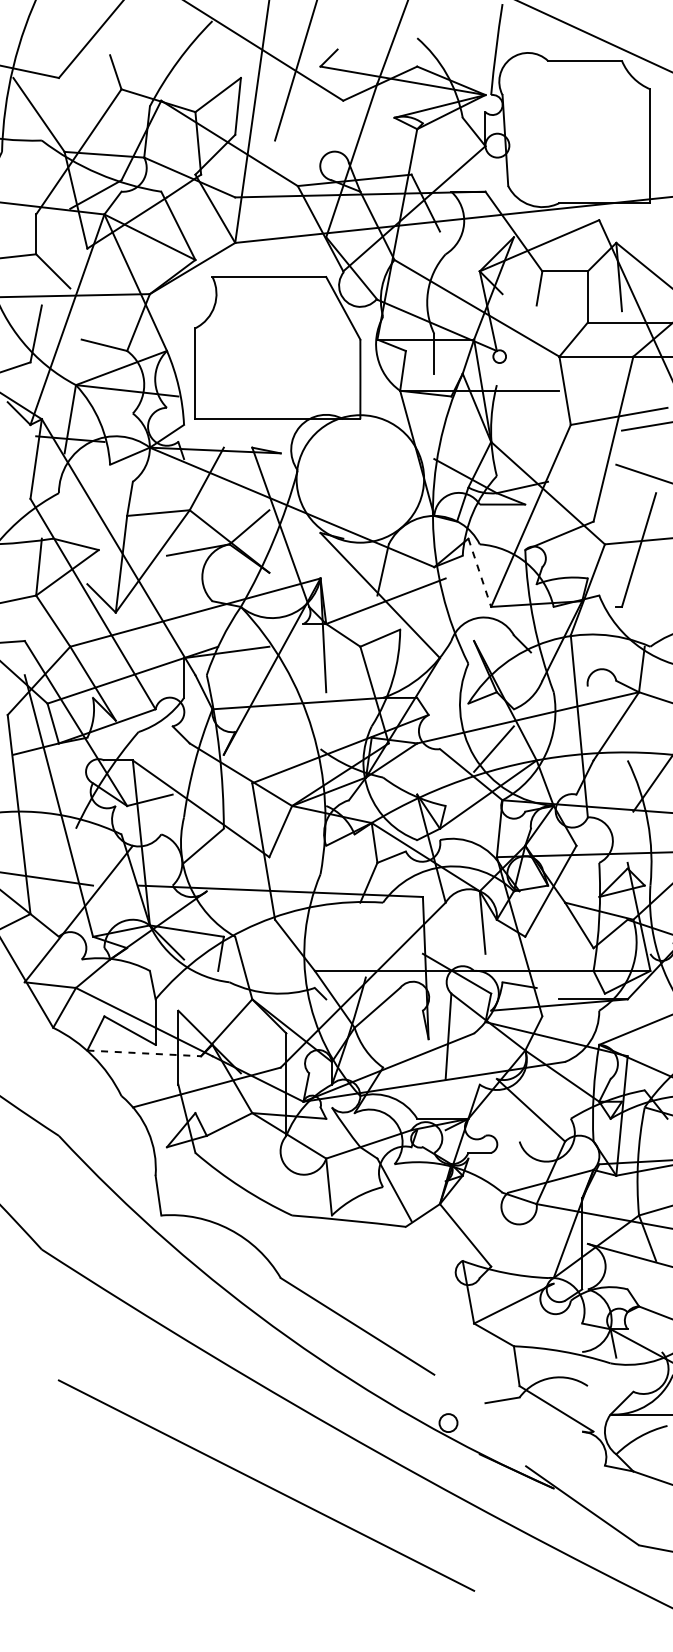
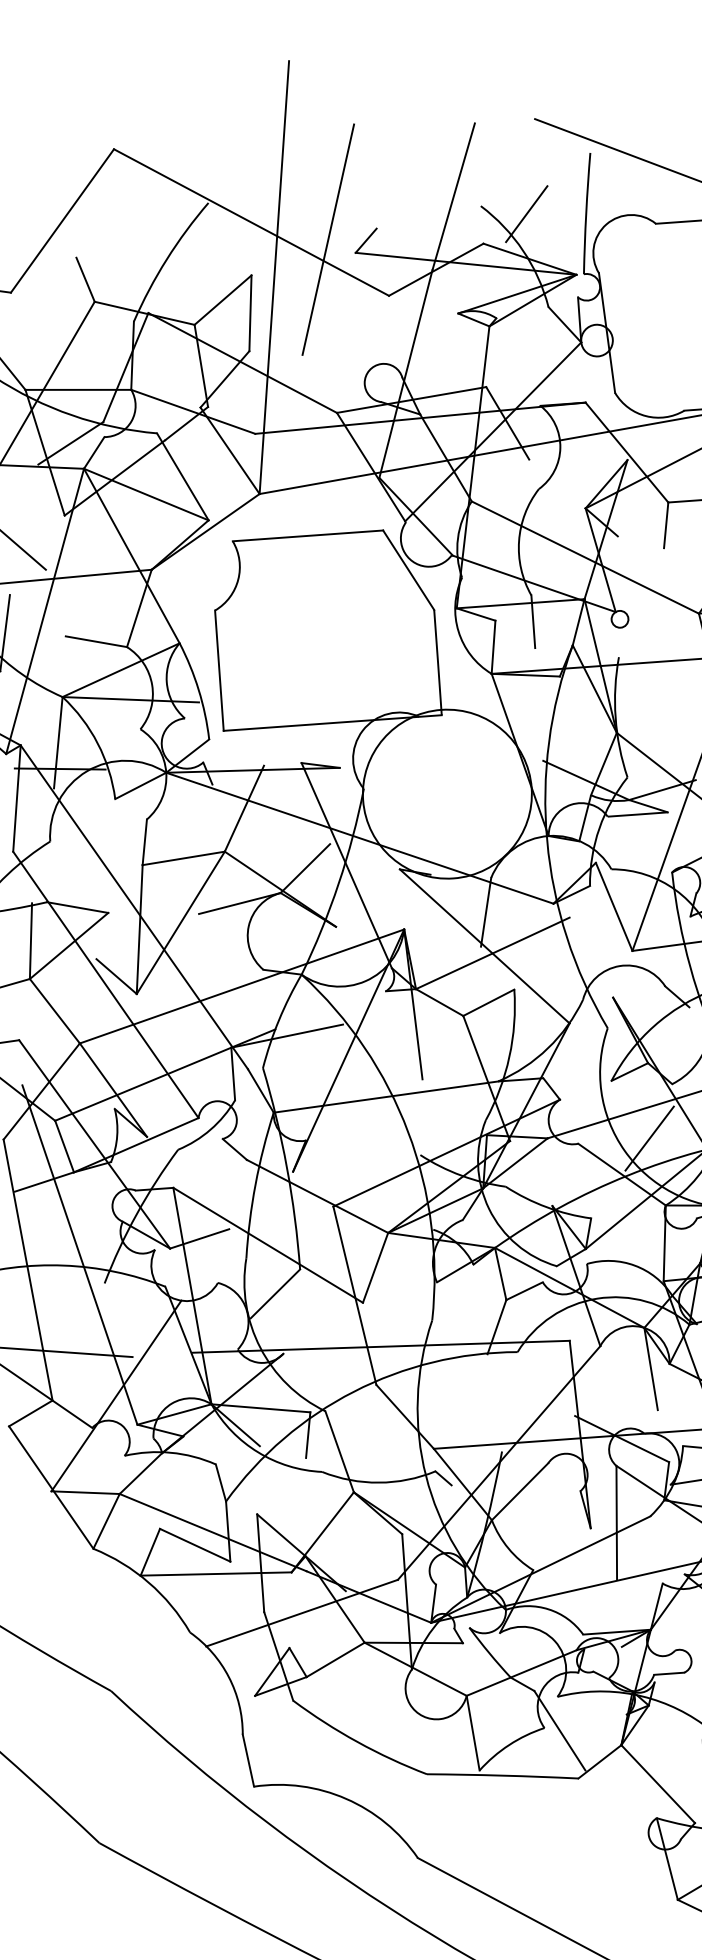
line: (451, 46) -> (526, 213), added
line: (479, 572) -> (613, 906), dashed -> solid
line: (144, 1053) -> (216, 1574), dashed -> solid

